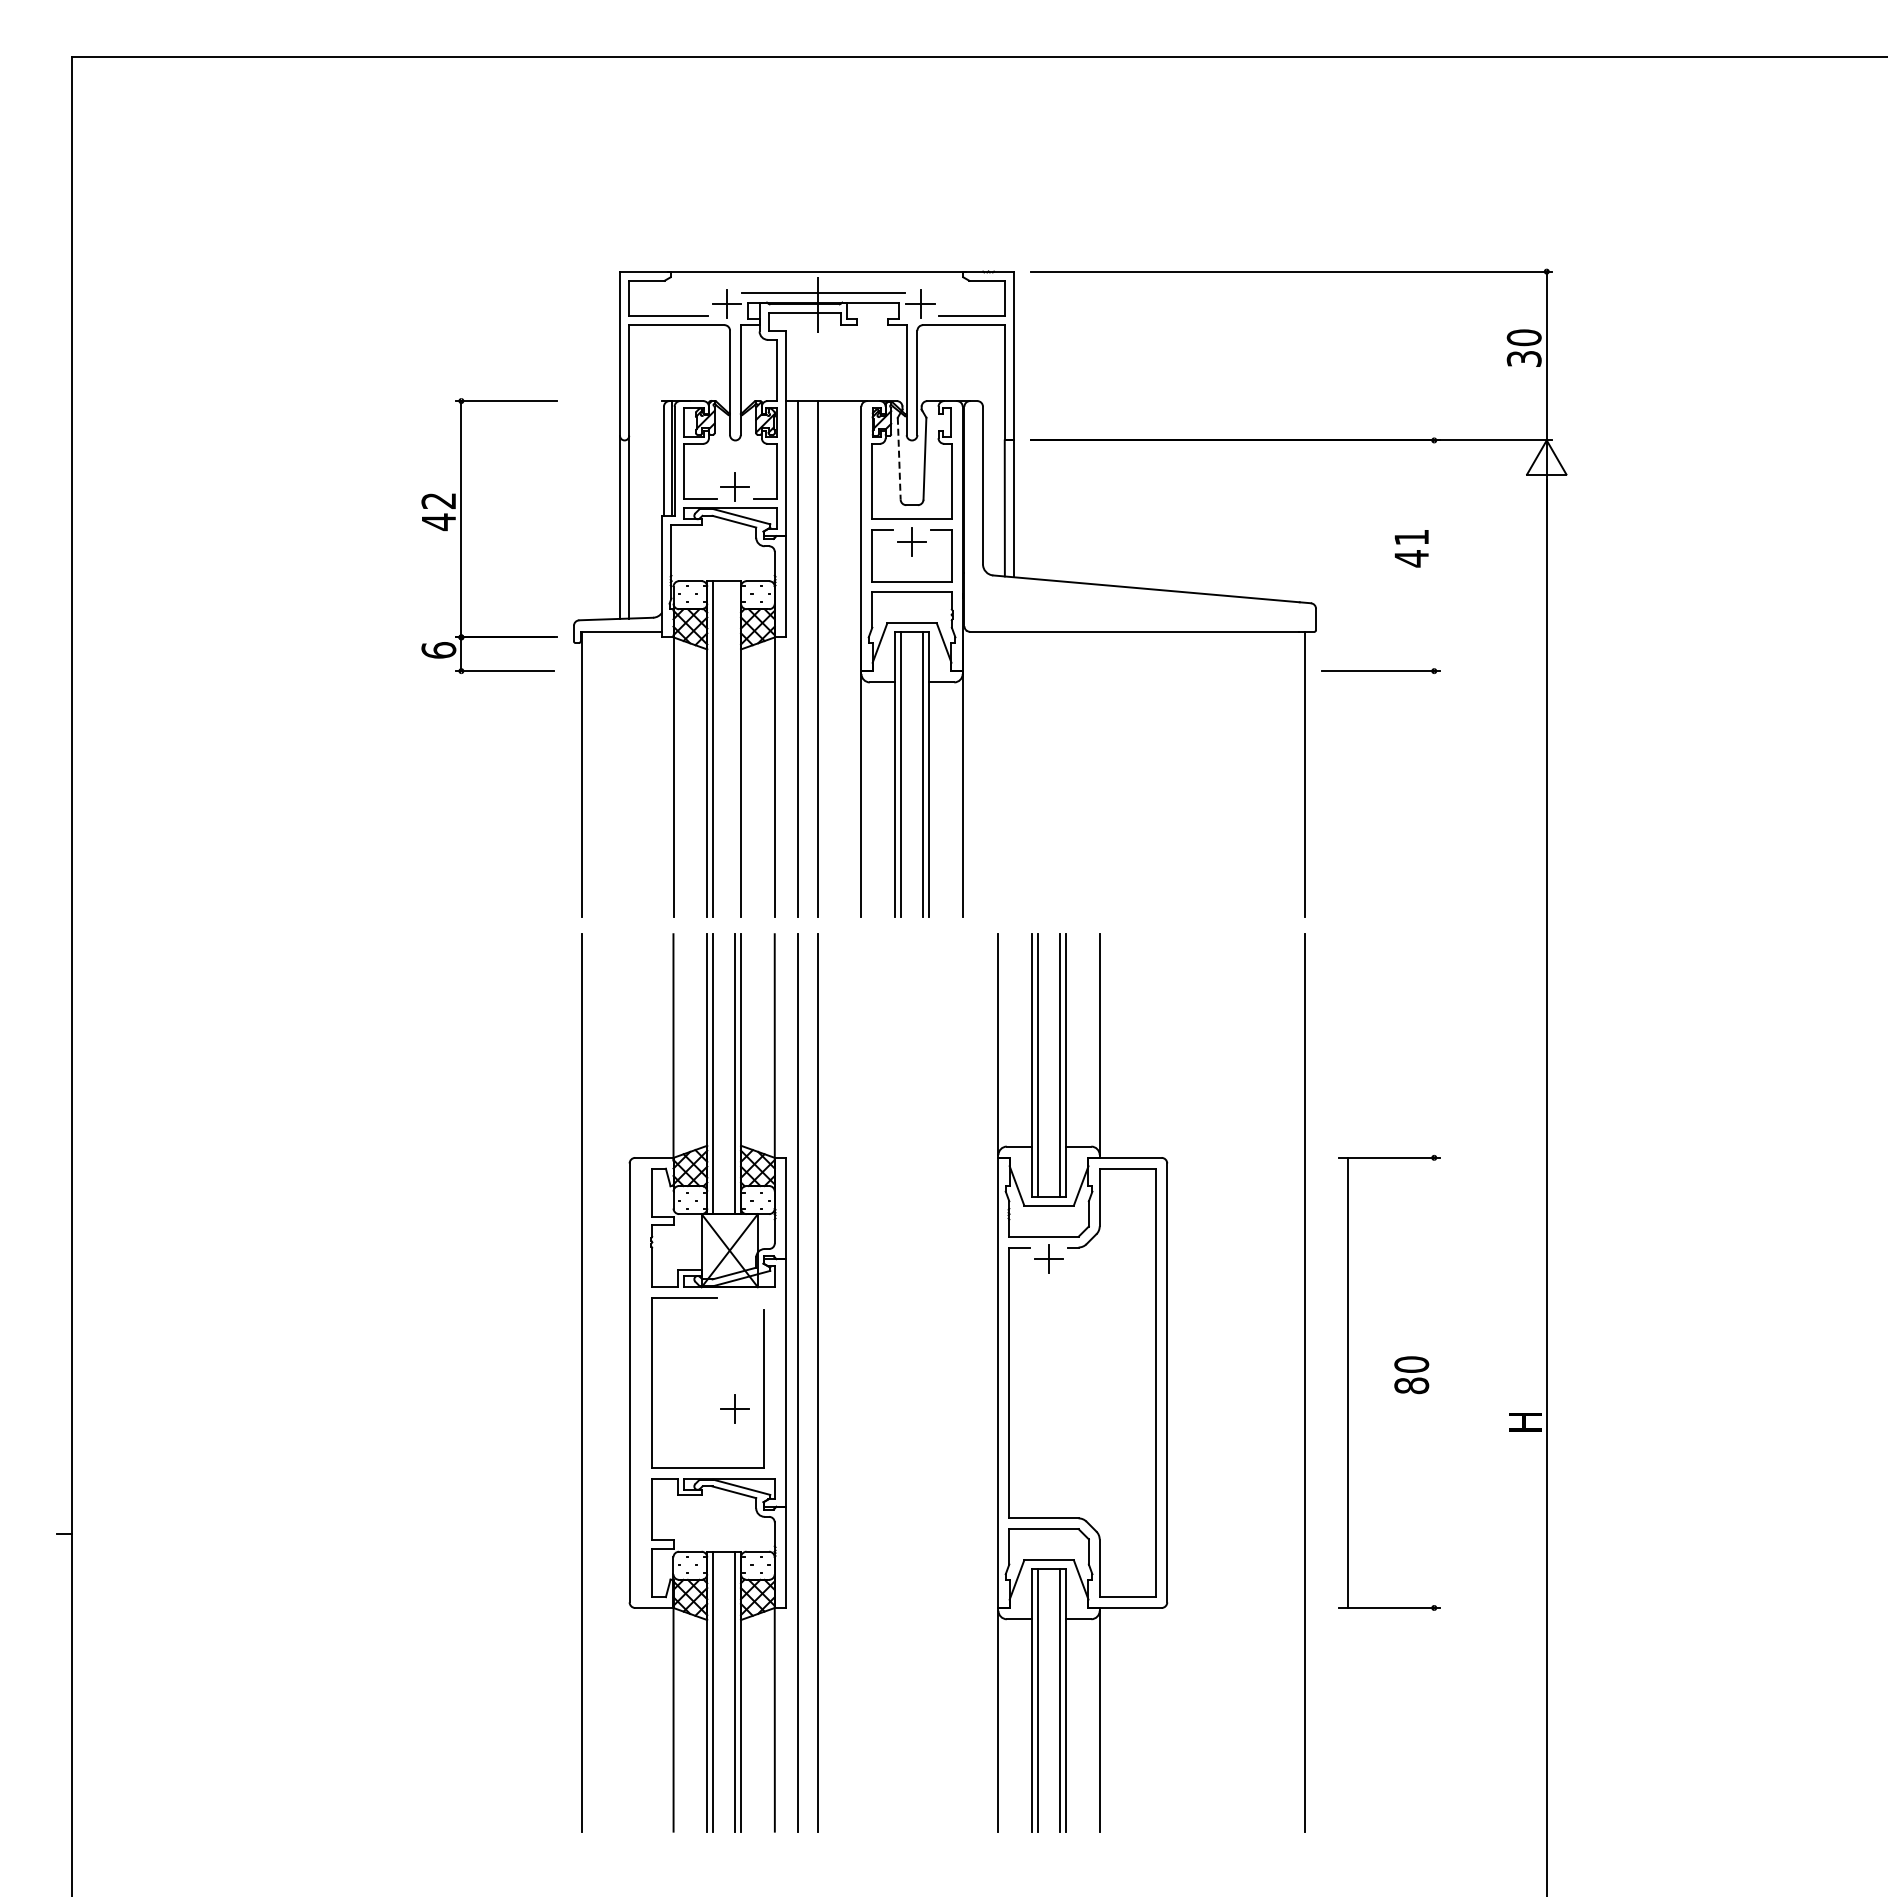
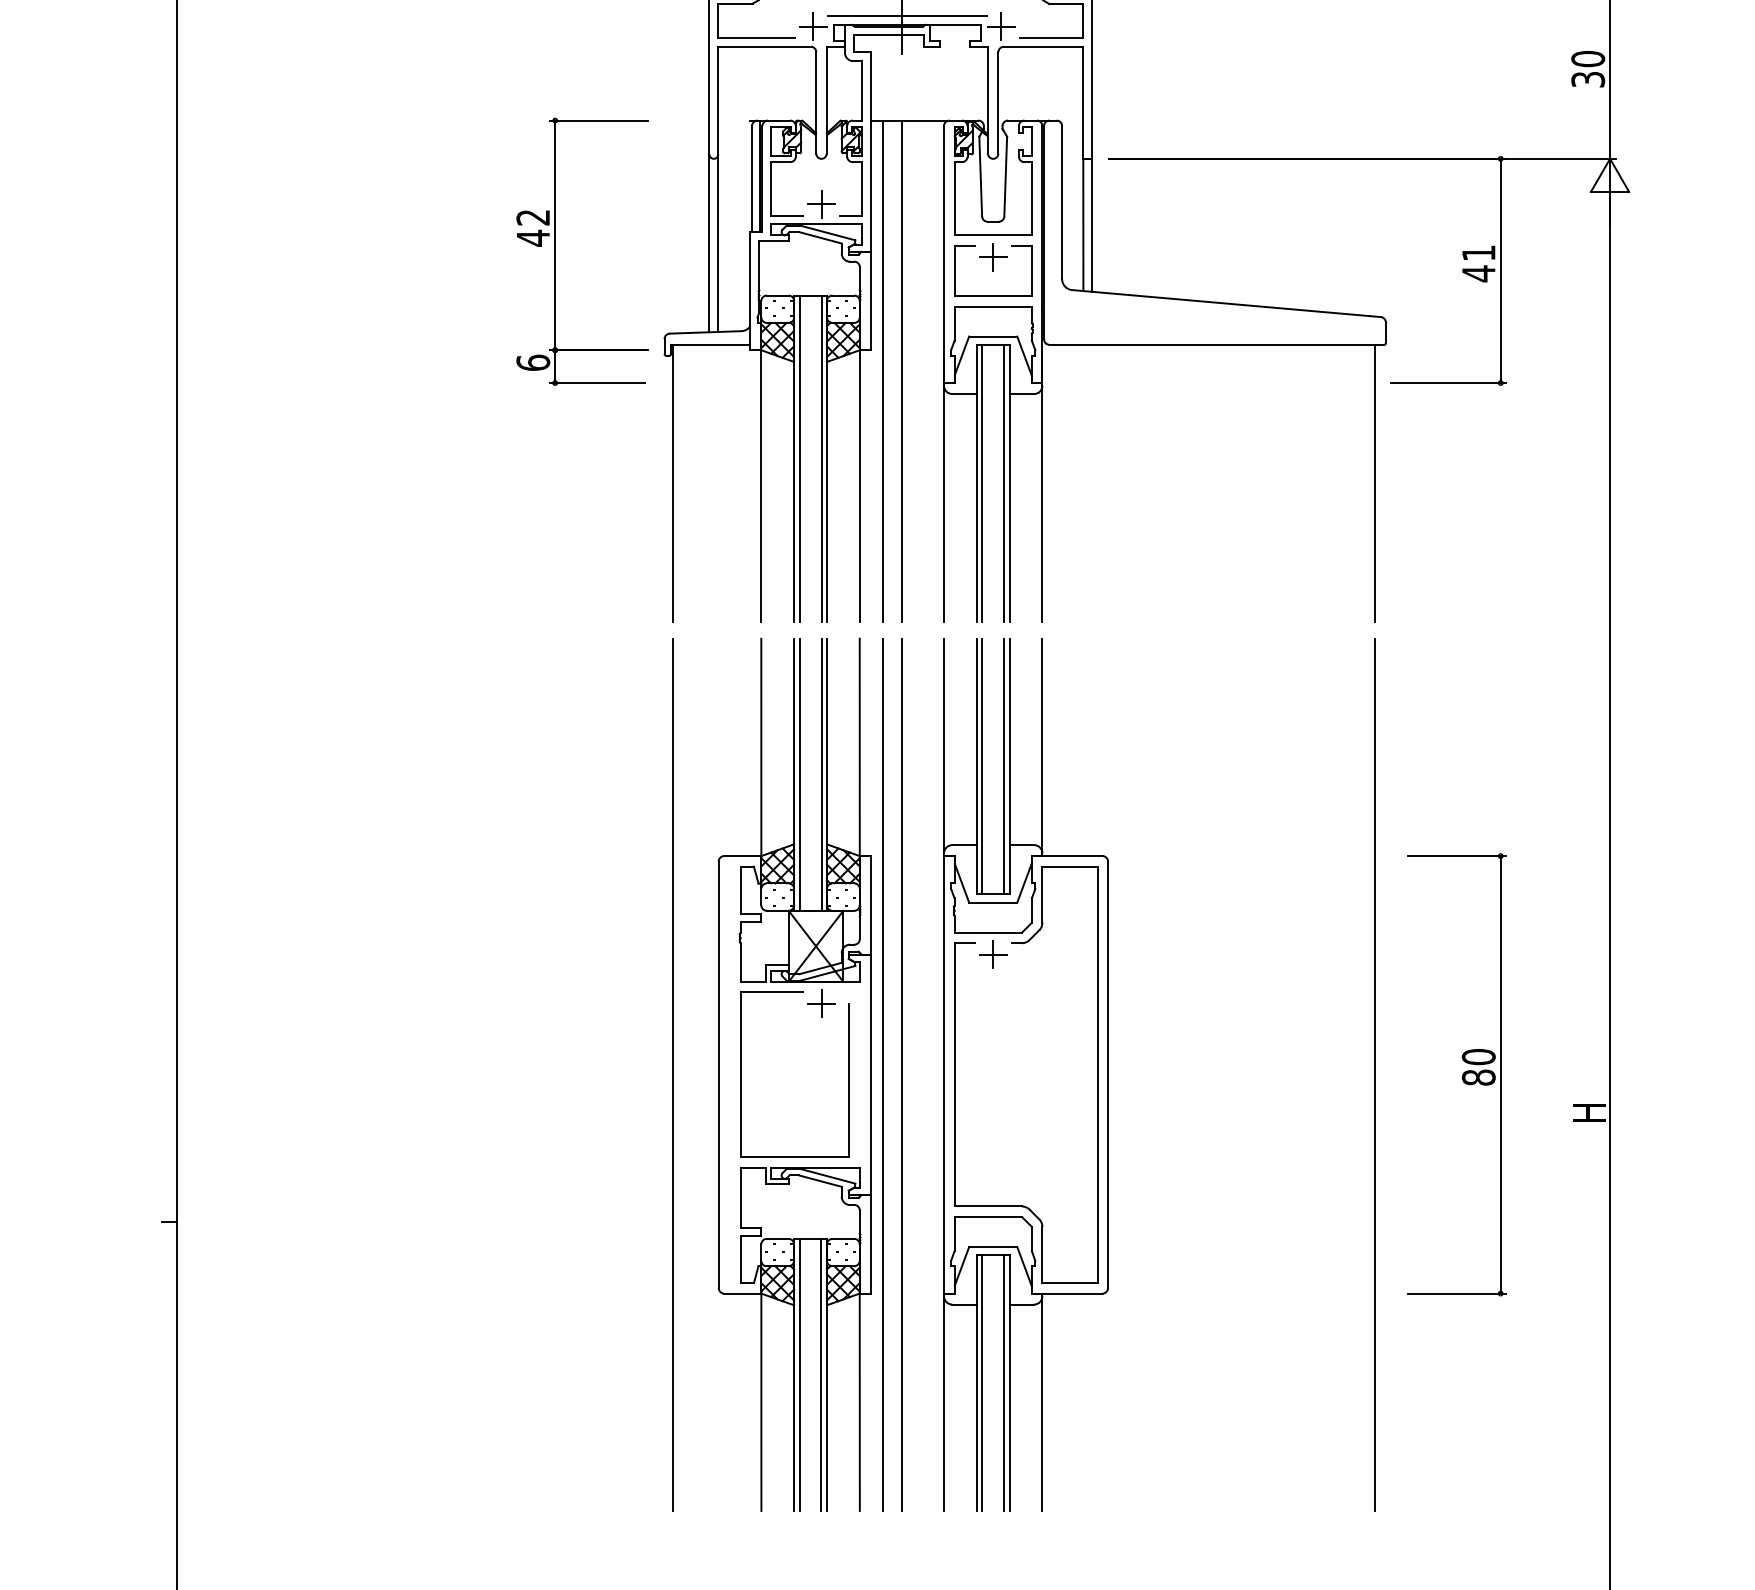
line: (899, 459) -> (980, 177), dashed -> solid
line: (1434, 555) -> (1500, 270), added
line: (735, 749) -> (821, 459), added
part: (1082, 1382) -> (1025, 1074), moved
line: (1348, 1382) -> (1500, 1074), moved
part: (734, 1408) -> (820, 1003), moved

